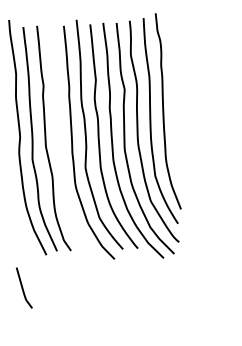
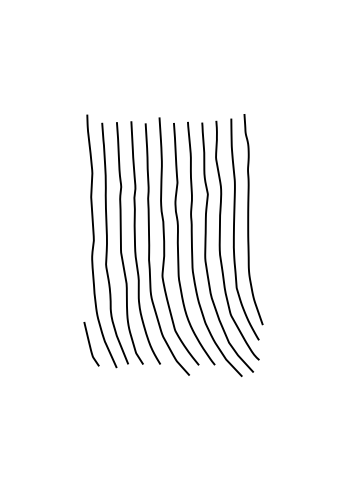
curve: (59, 137) -> (135, 242), added
curve: (23, 288) -> (90, 344), moved

